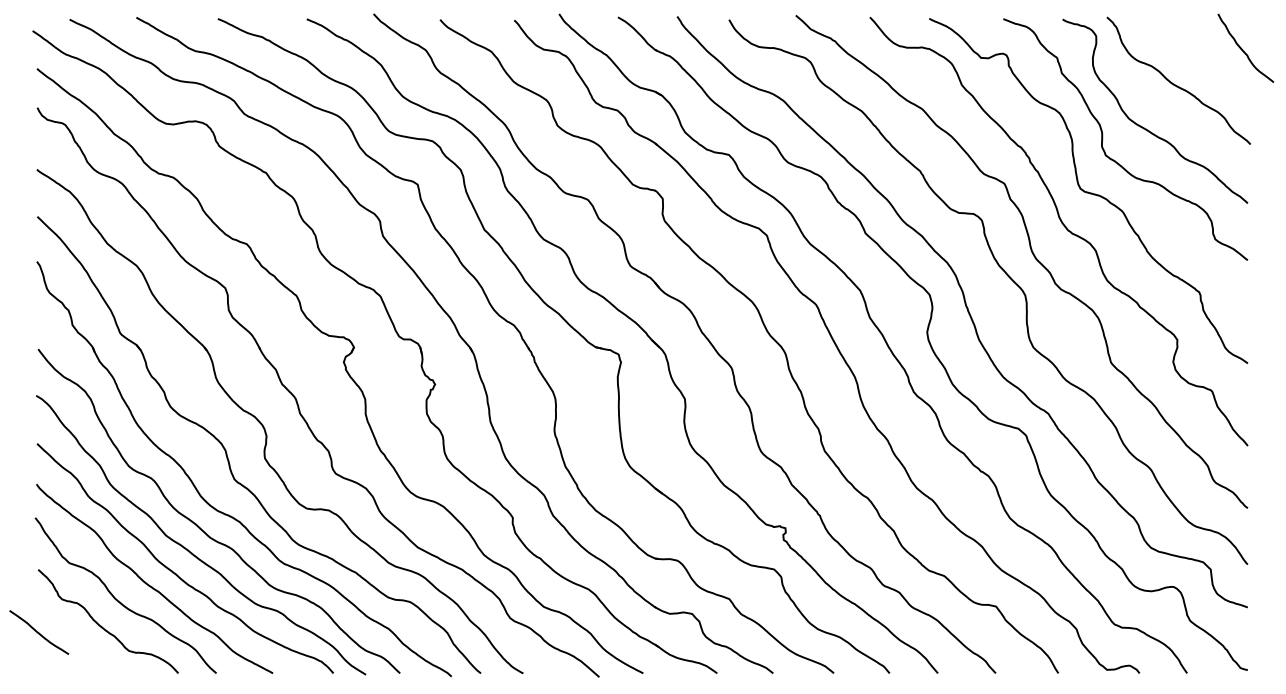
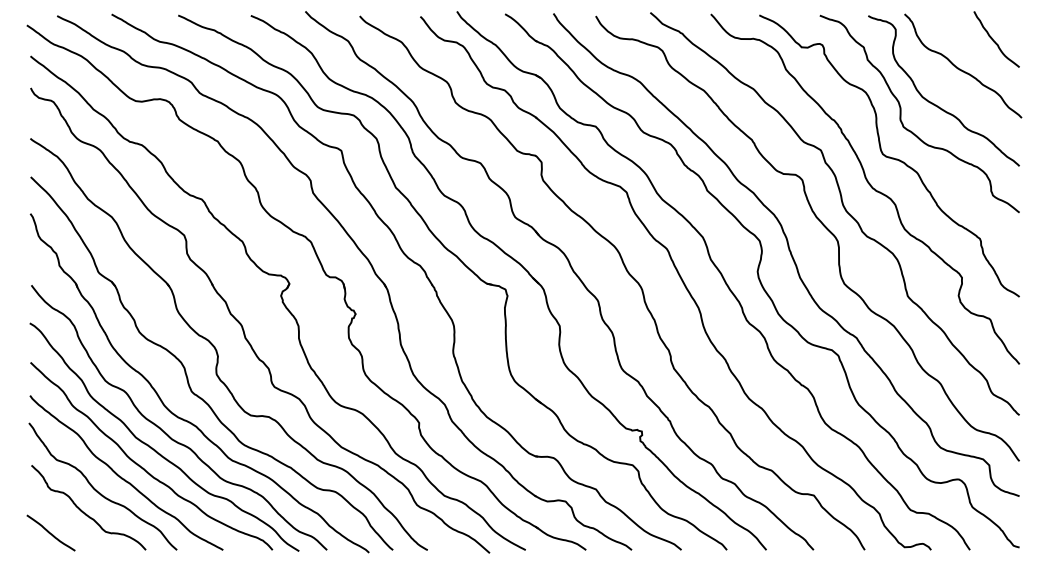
curve: (1243, 49) -> (994, 40), moved
curve: (39, 632) -> (51, 533), moved

